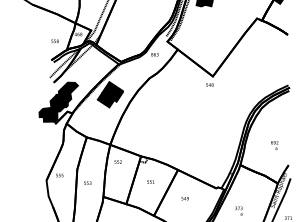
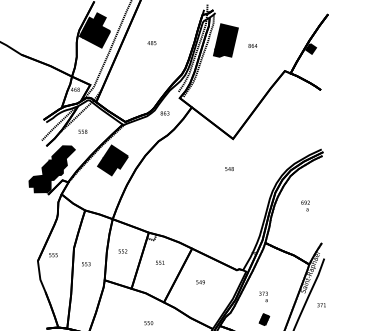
text: (54, 41) -> (82, 131), moved
text: (209, 84) -> (229, 168), moved
text: (274, 145) -> (305, 205), moved
text: (117, 162) -> (122, 251), moved

